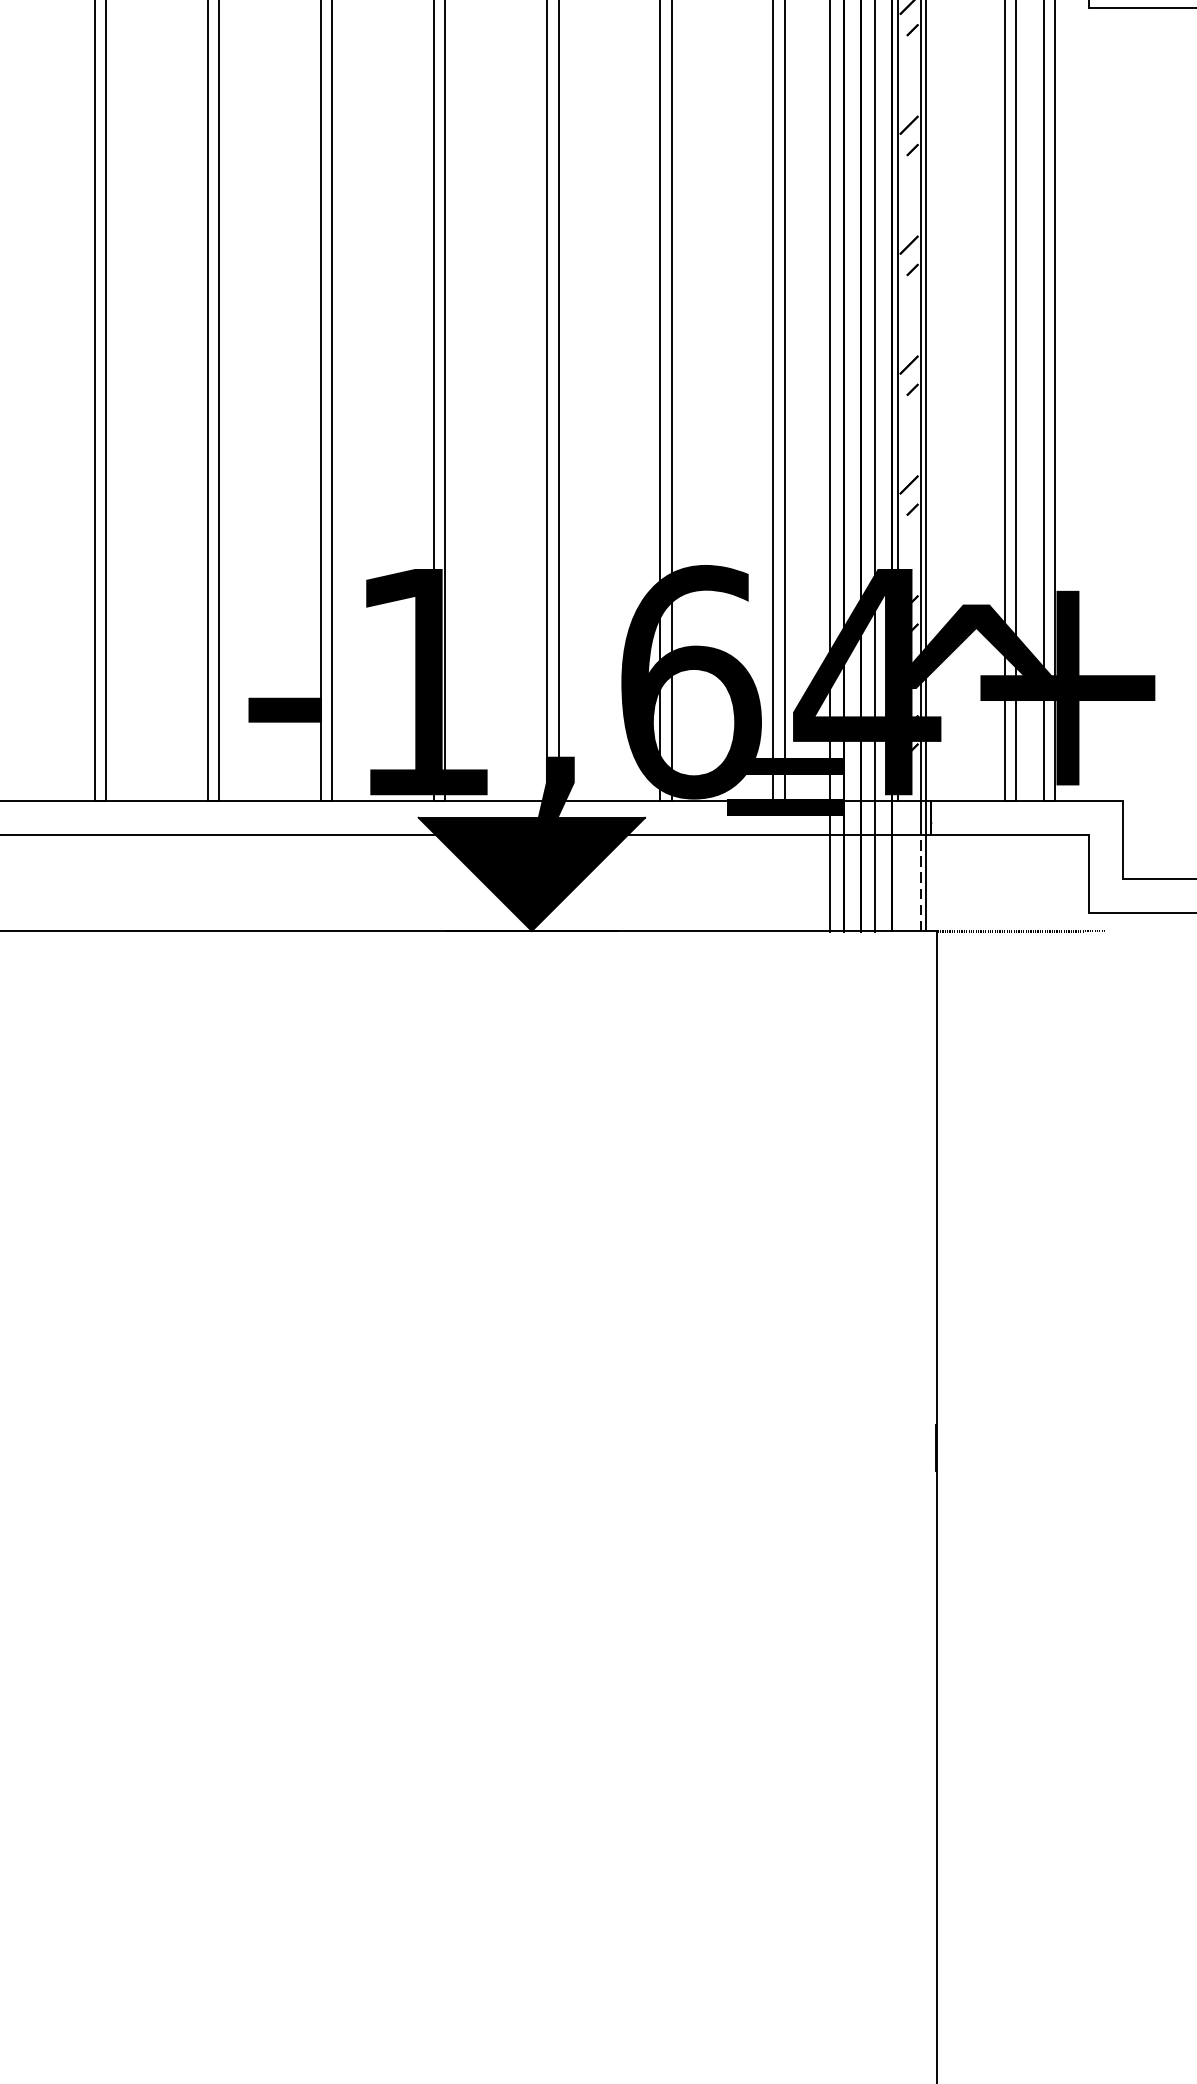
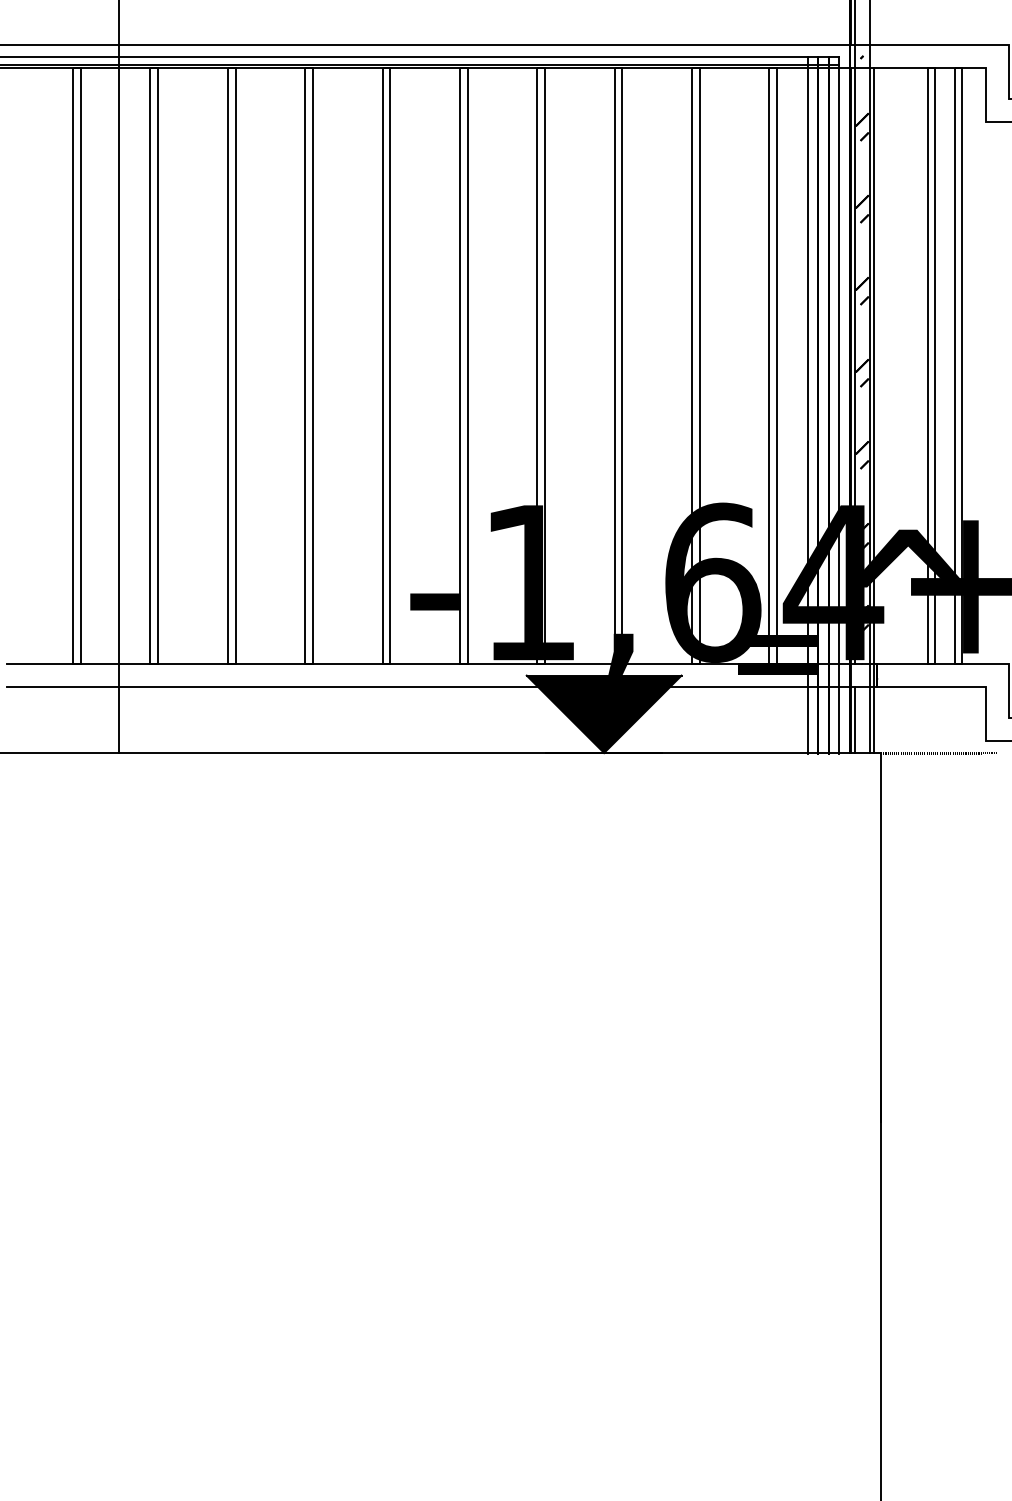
line: (897, 883) -> (854, 720), added
line: (919, 883) -> (869, 720), dashed -> solid

